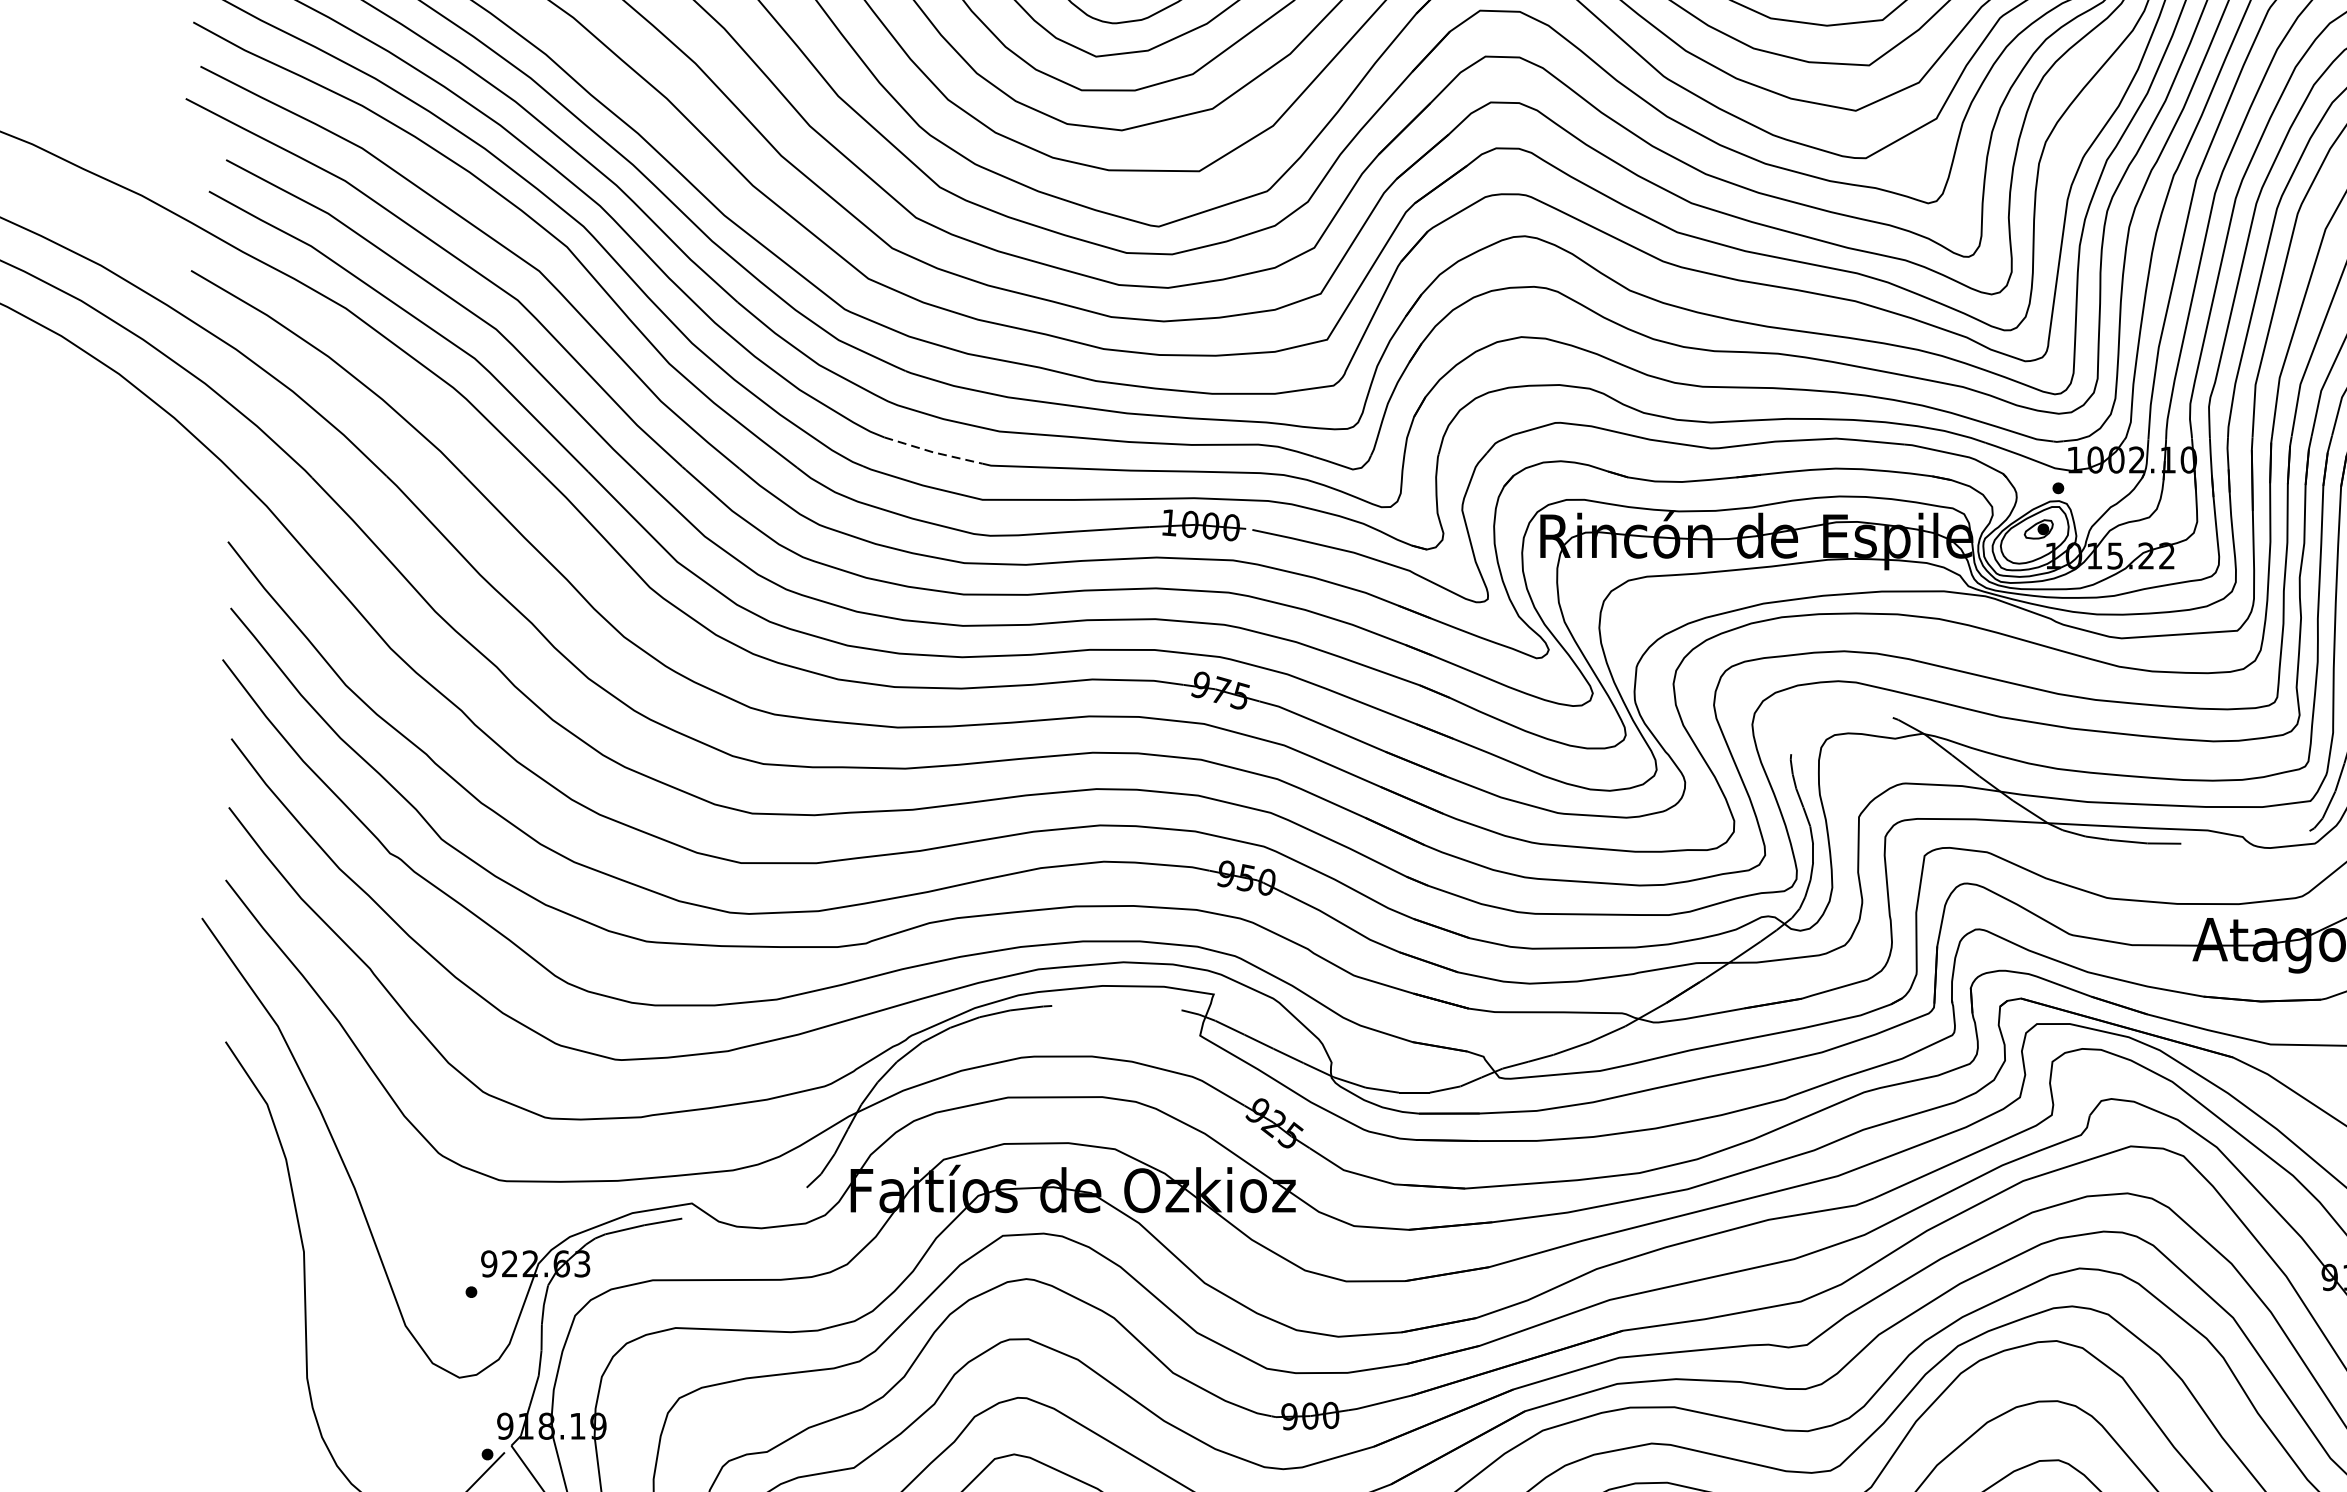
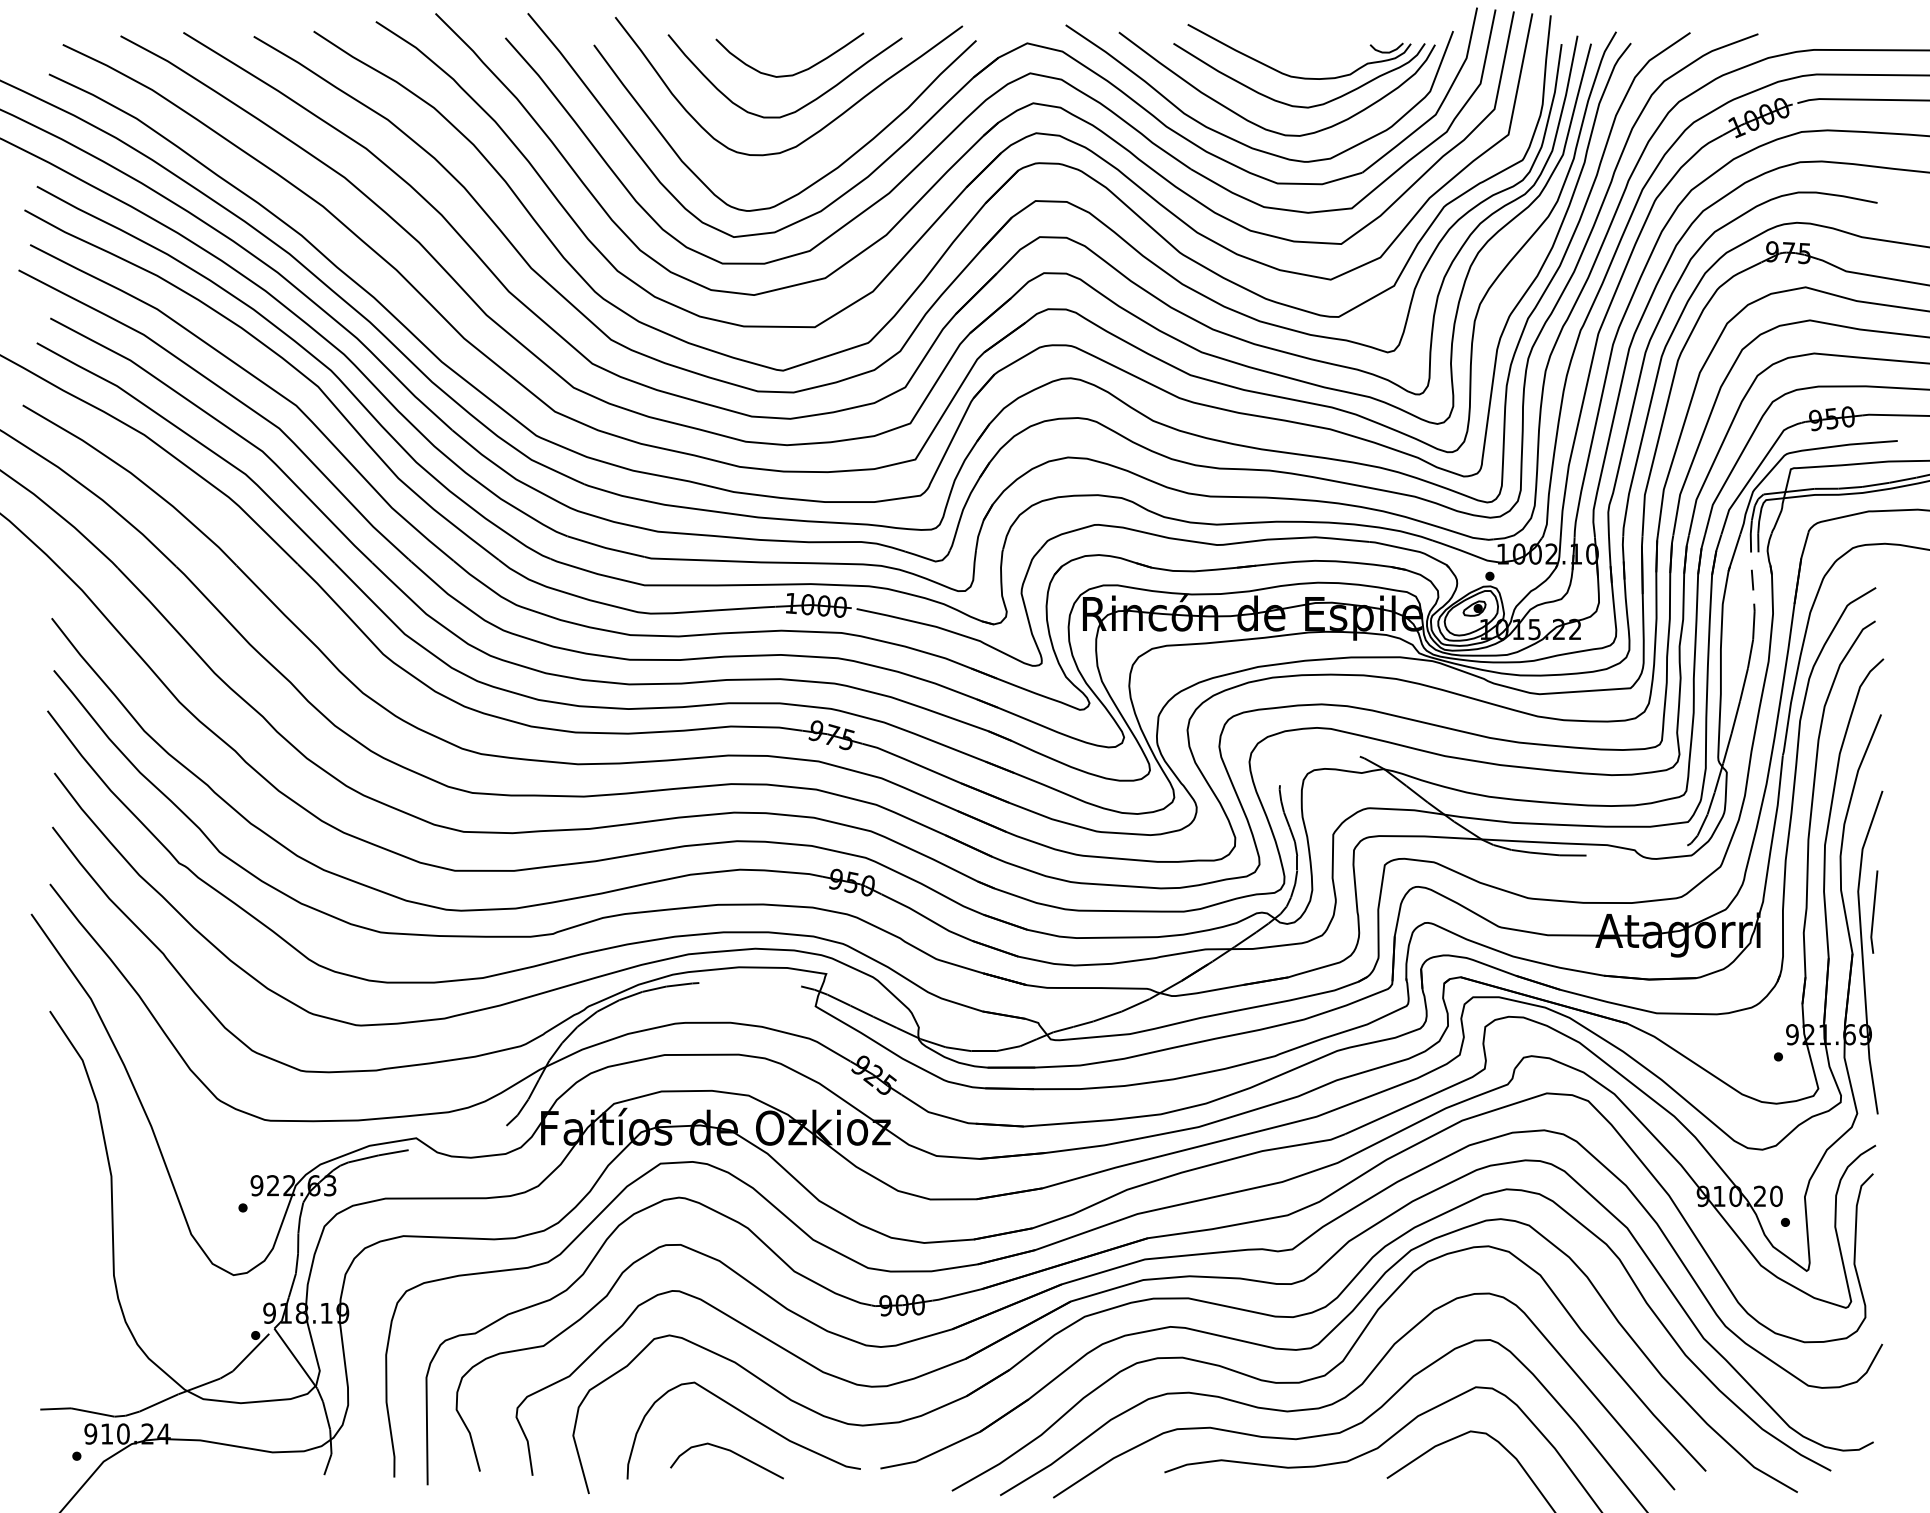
line: (932, 452) -> (605, 548), dashed -> solid

